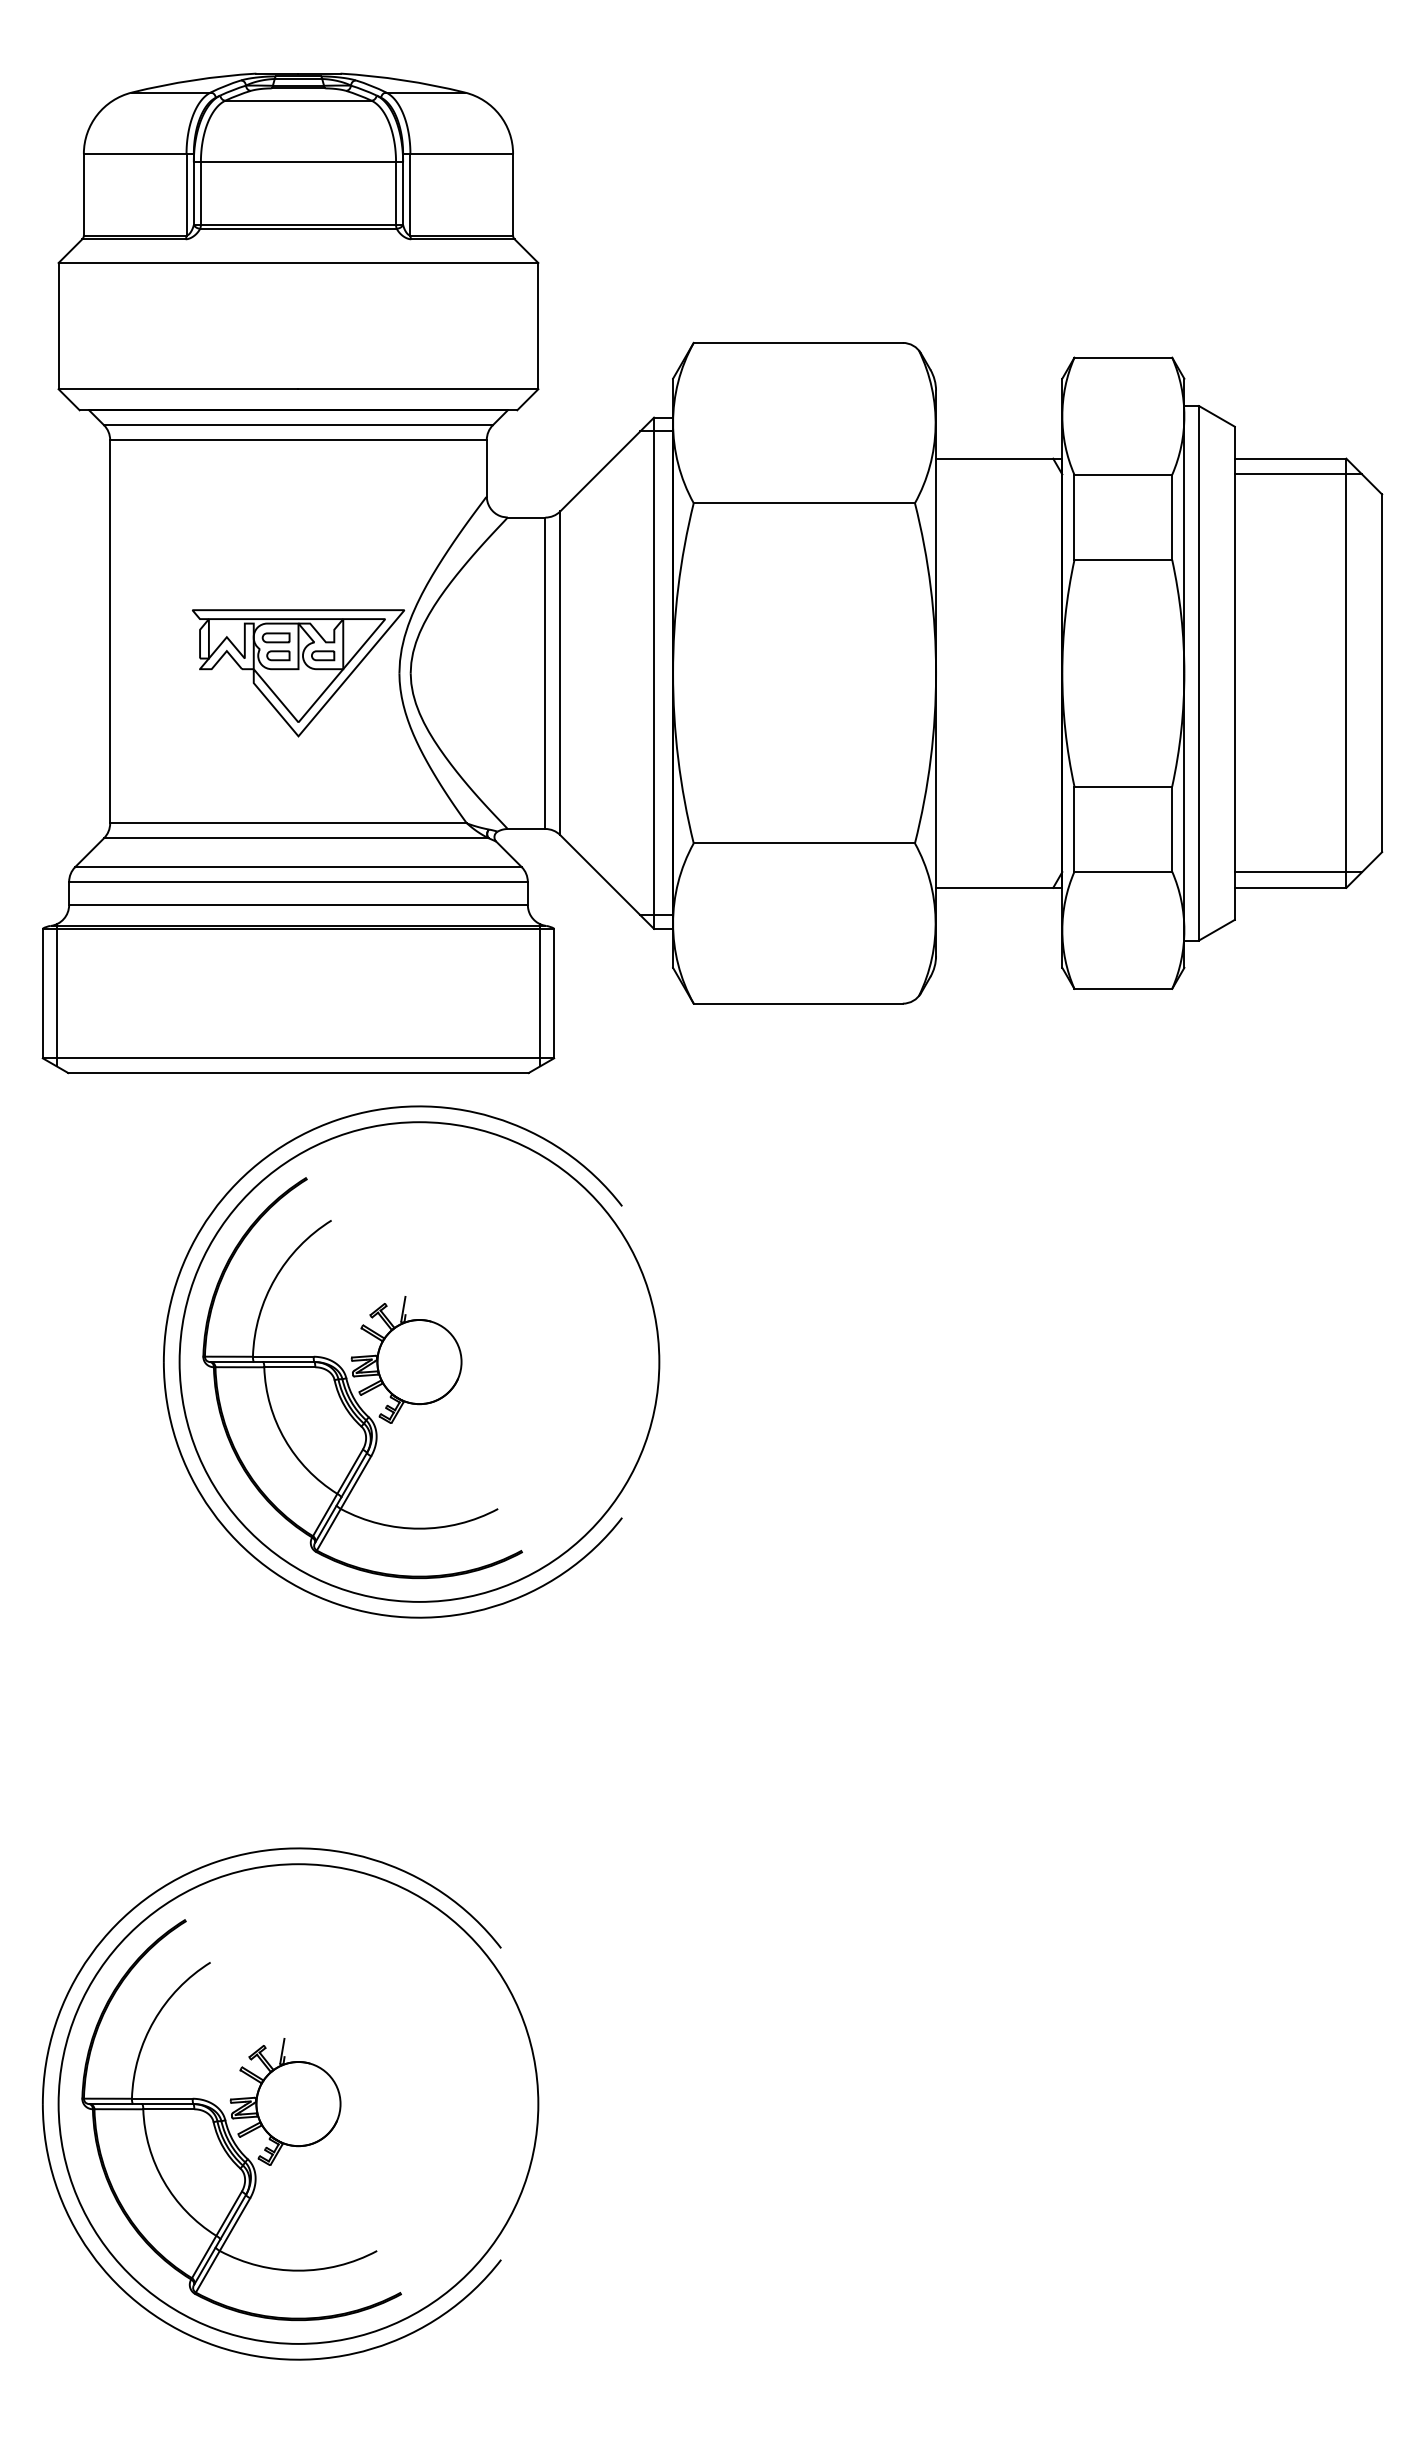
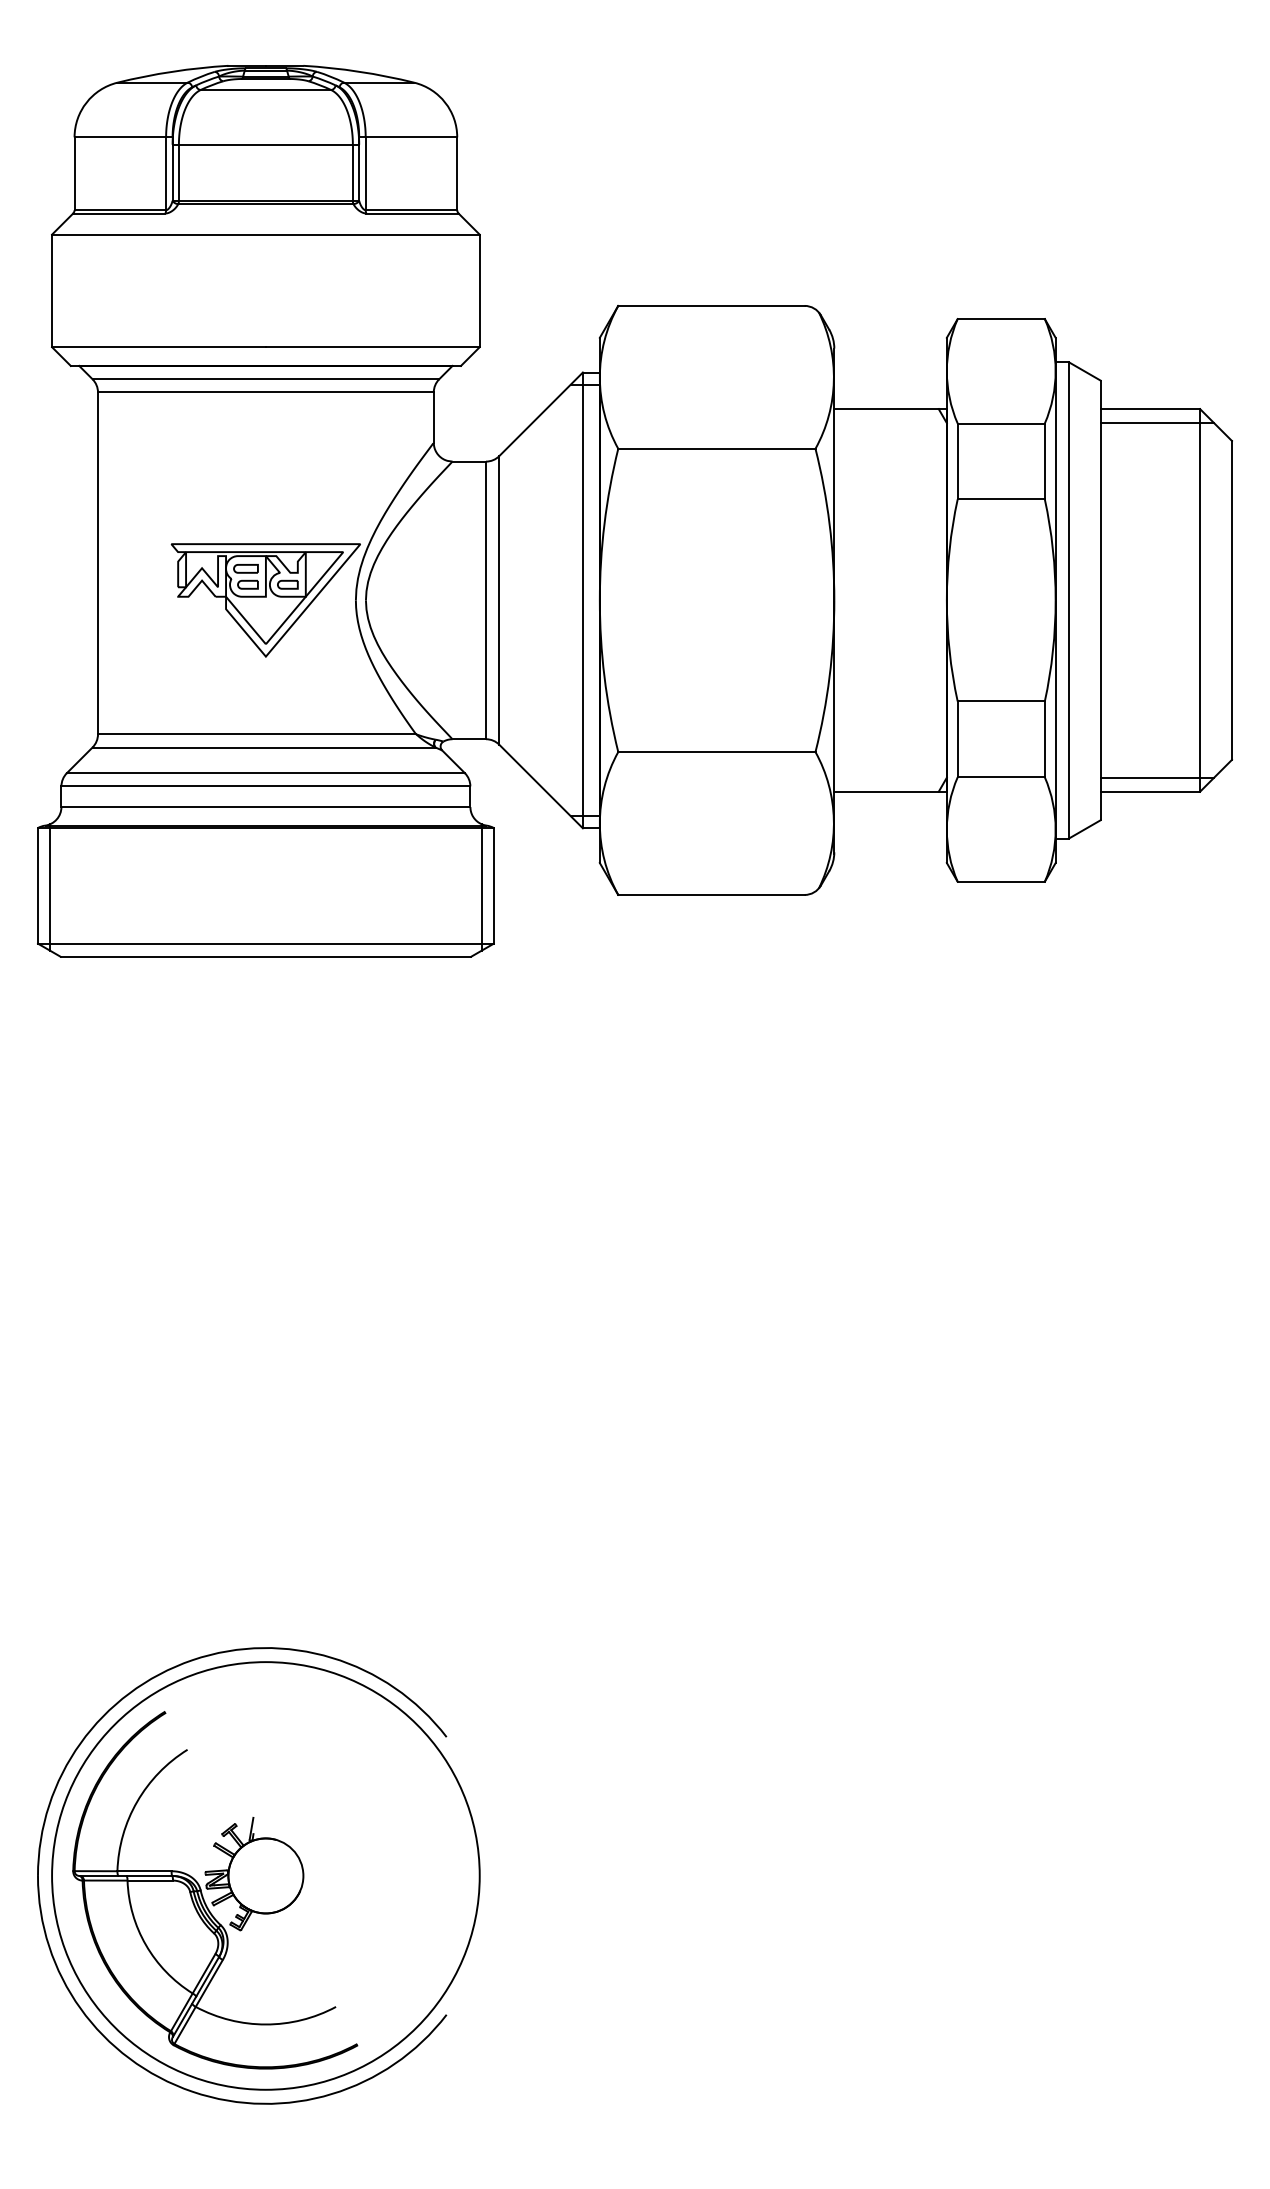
part: (411, 1361) -> (366, 1213), removed

